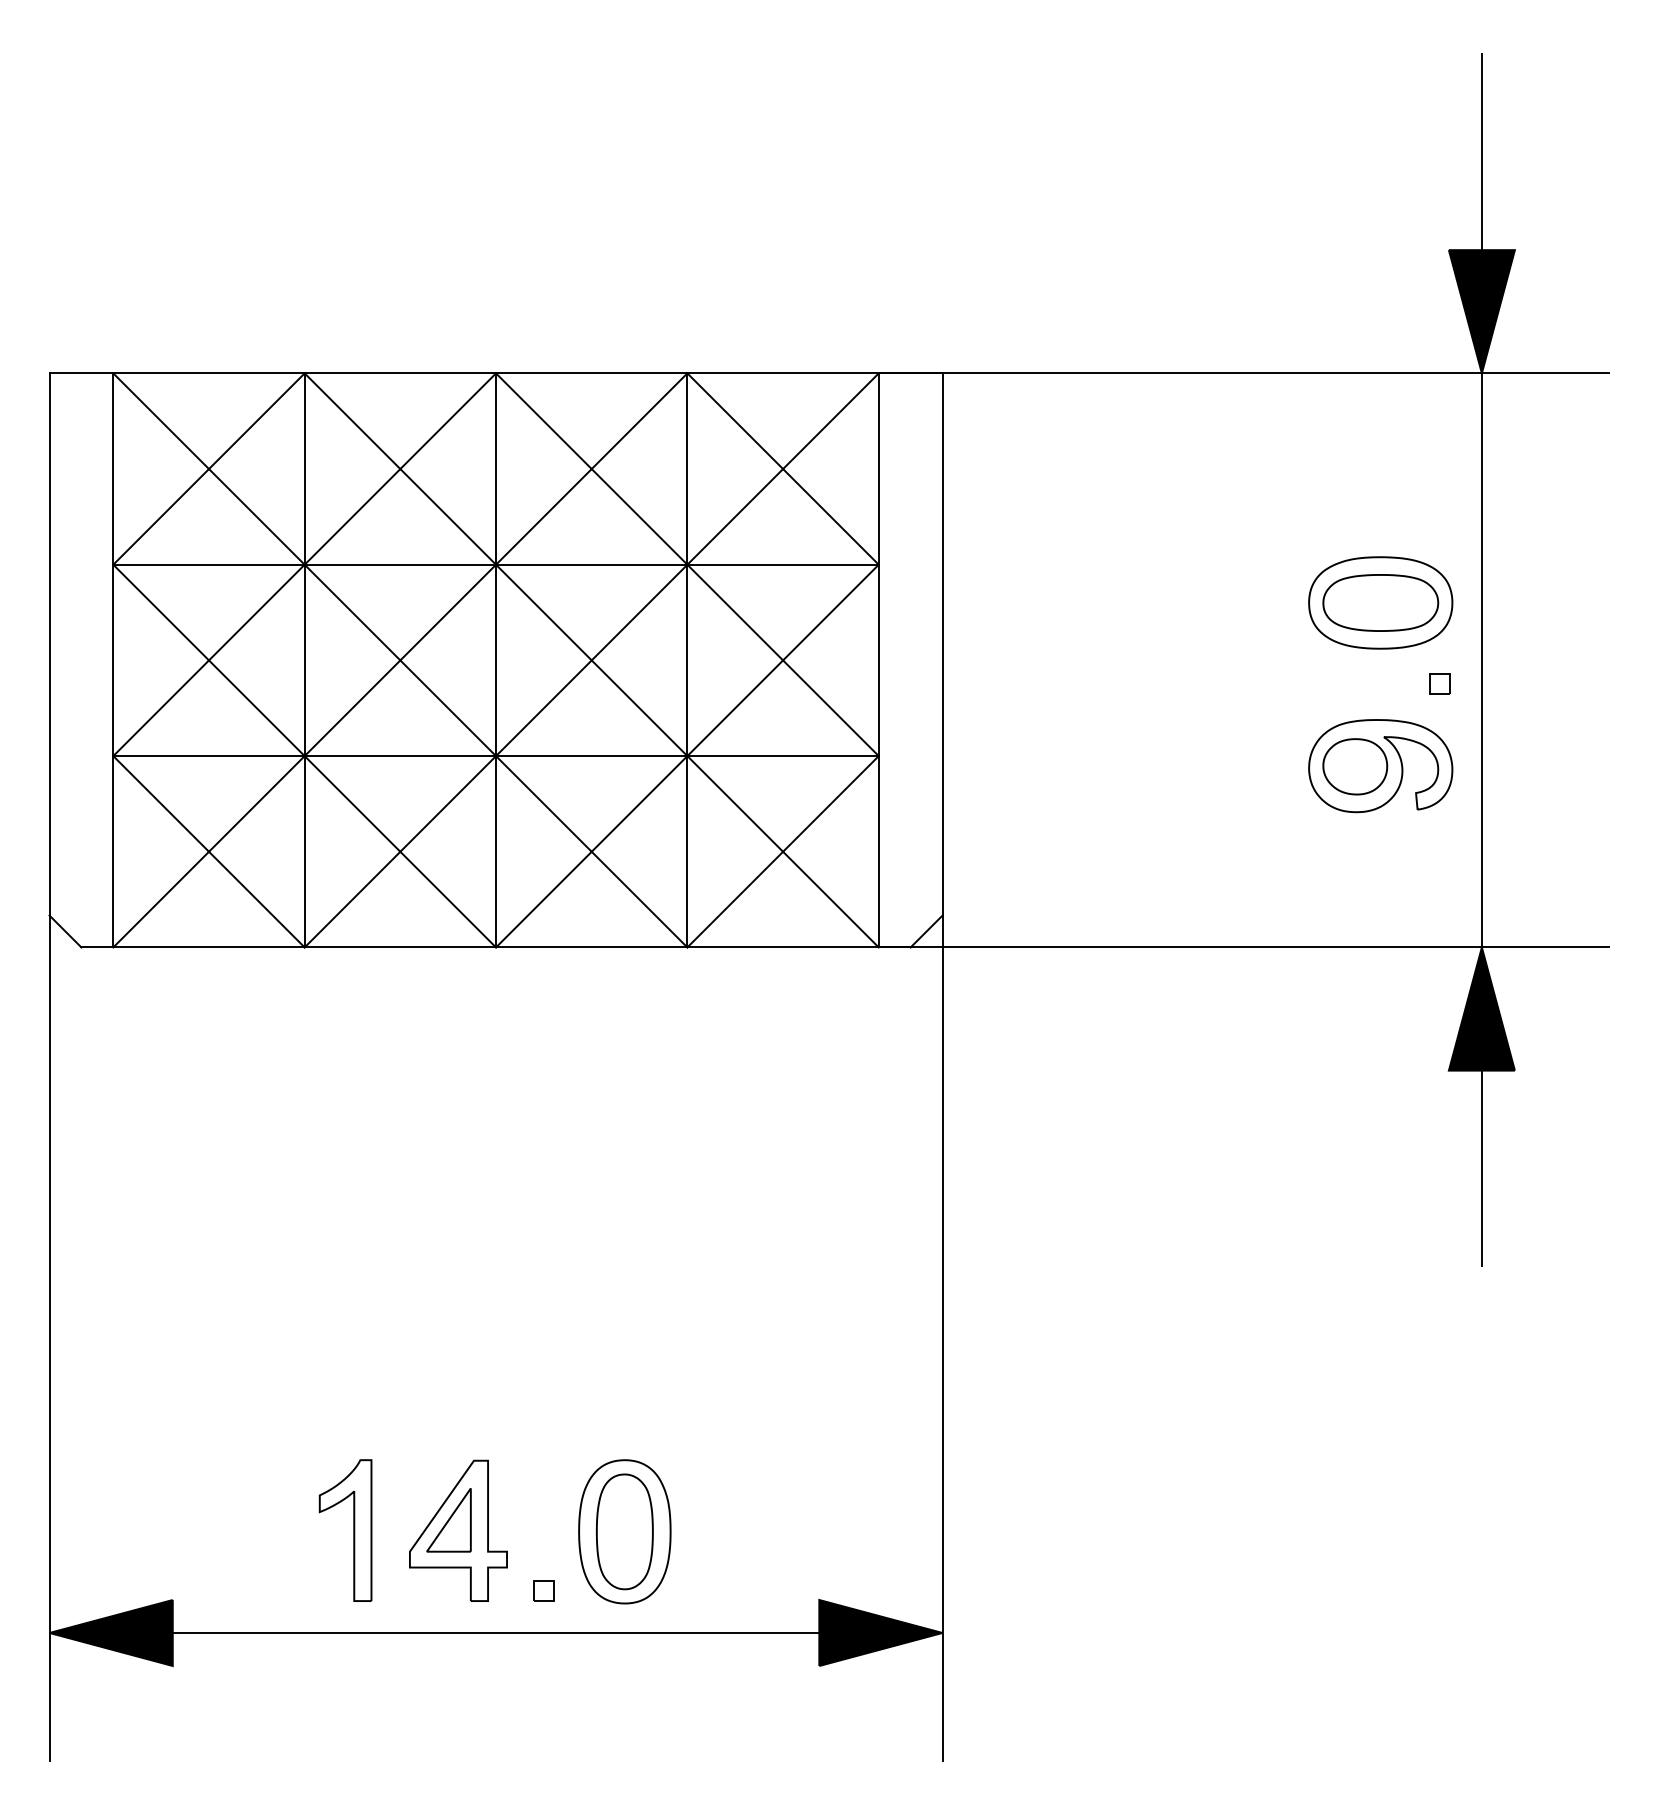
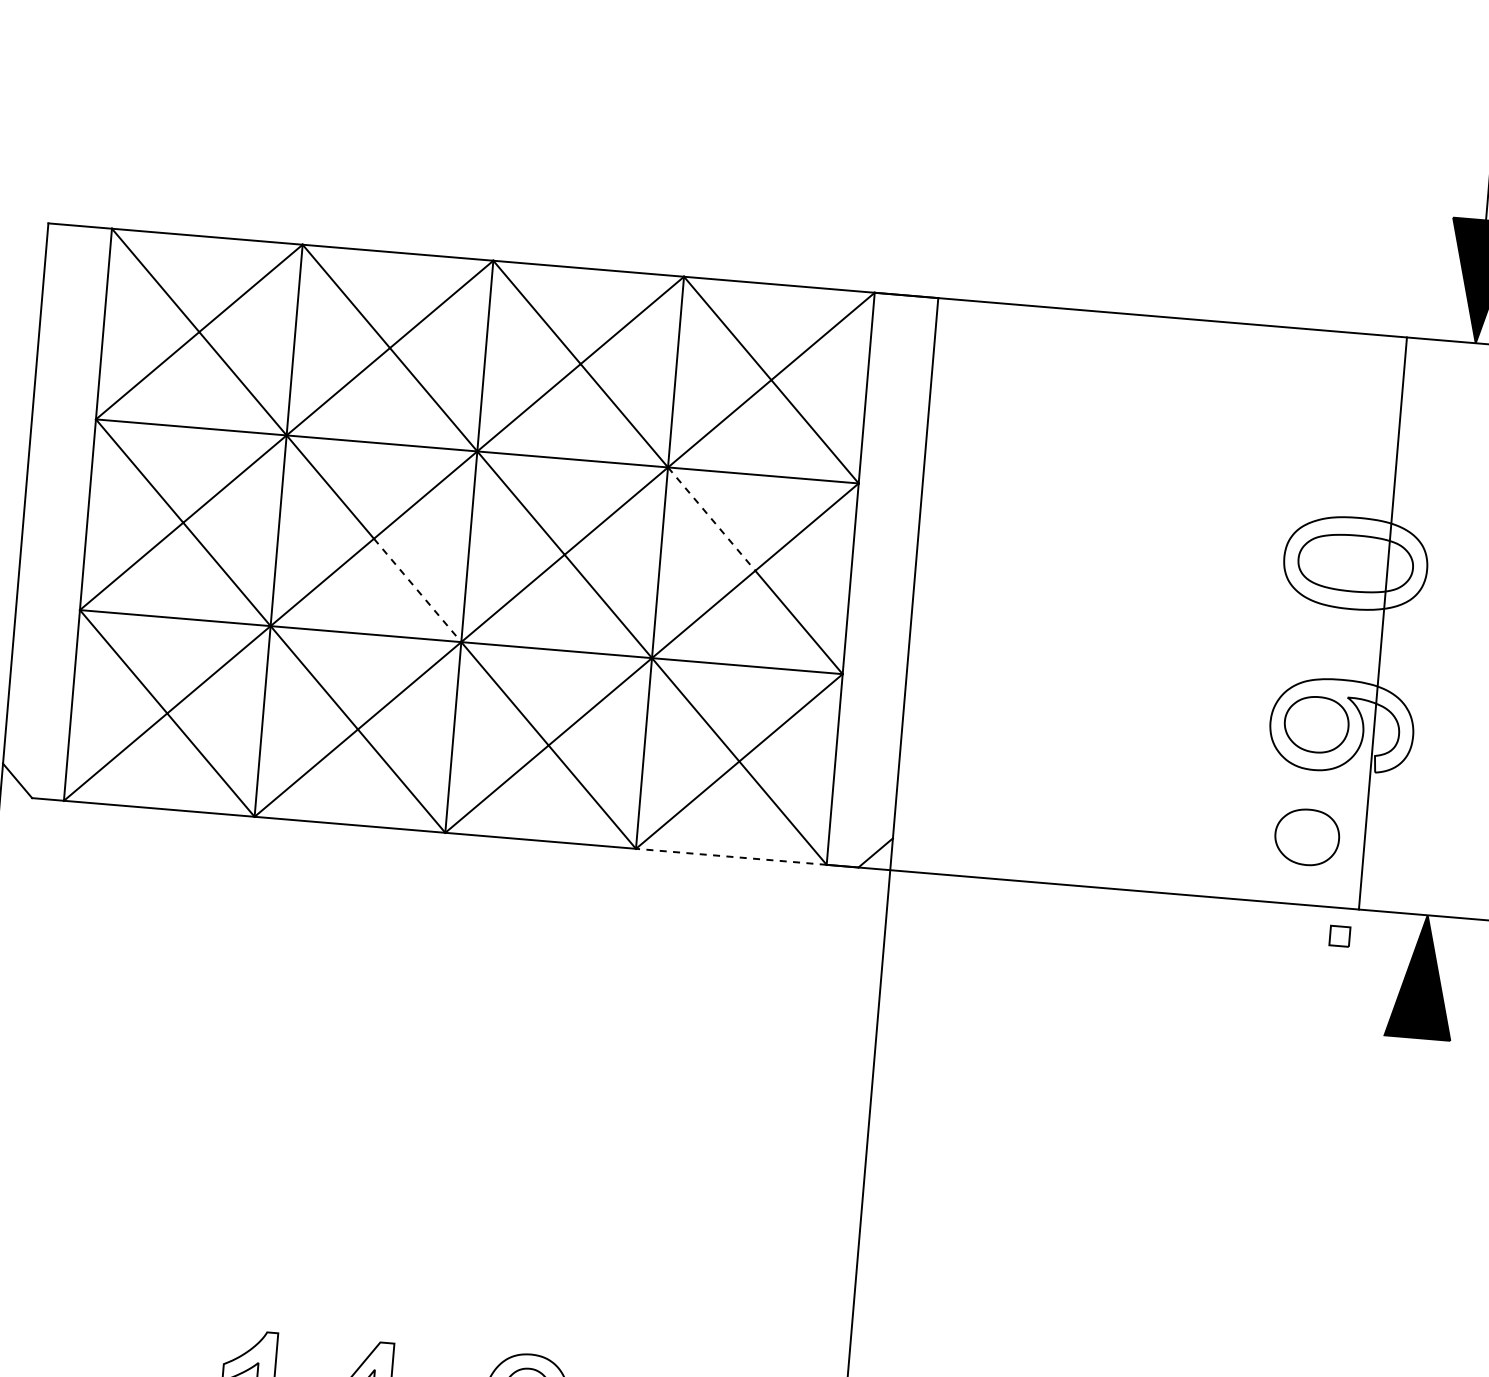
line: (735, 612) -> (711, 519), solid -> dashed
line: (1481, 660) -> (1382, 623), moved
part: (1439, 683) -> (1339, 936), moved
line: (448, 708) -> (417, 590), solid -> dashed
part: (1355, 879) -> (1307, 837), added
line: (783, 947) -> (731, 856), solid -> dashed
line: (1481, 1168) -> (1408, 1135), removed

